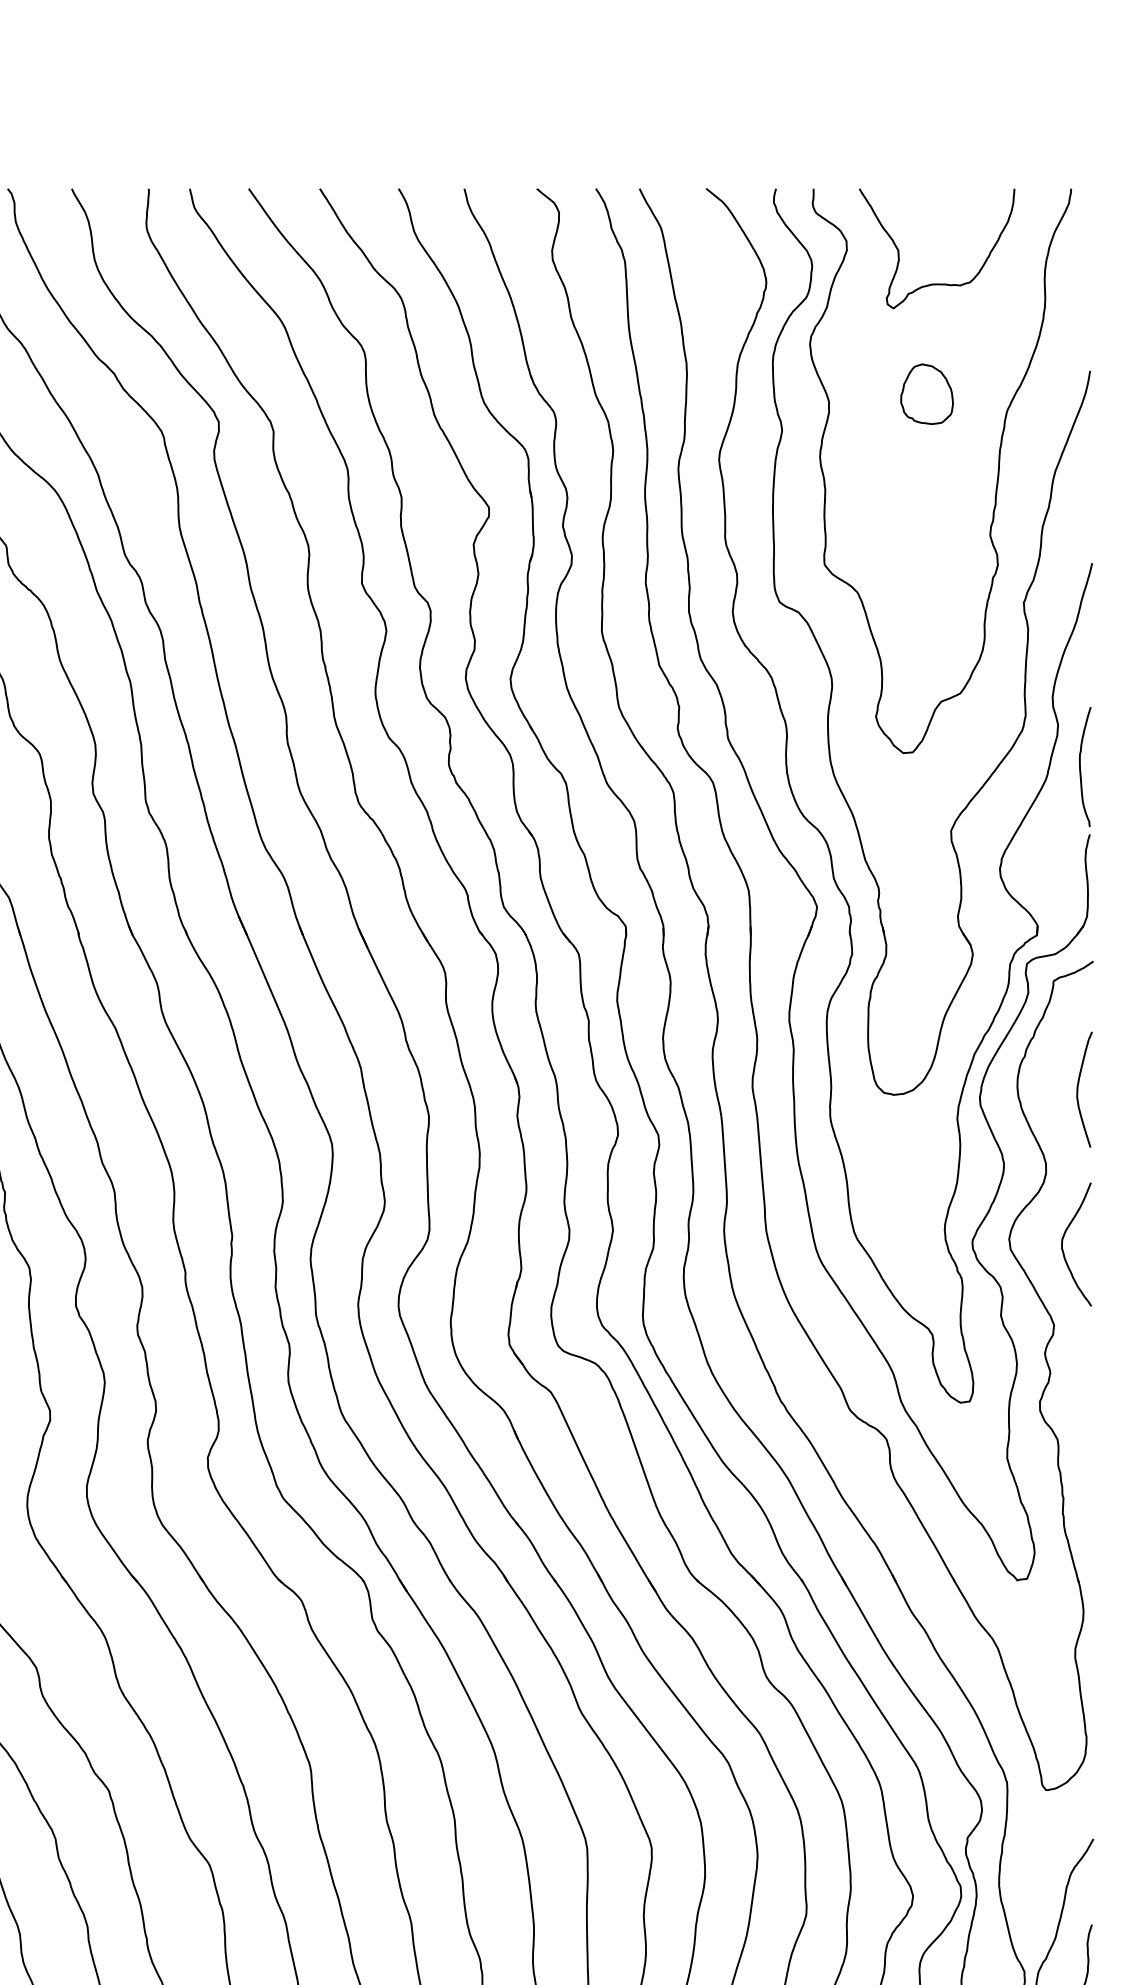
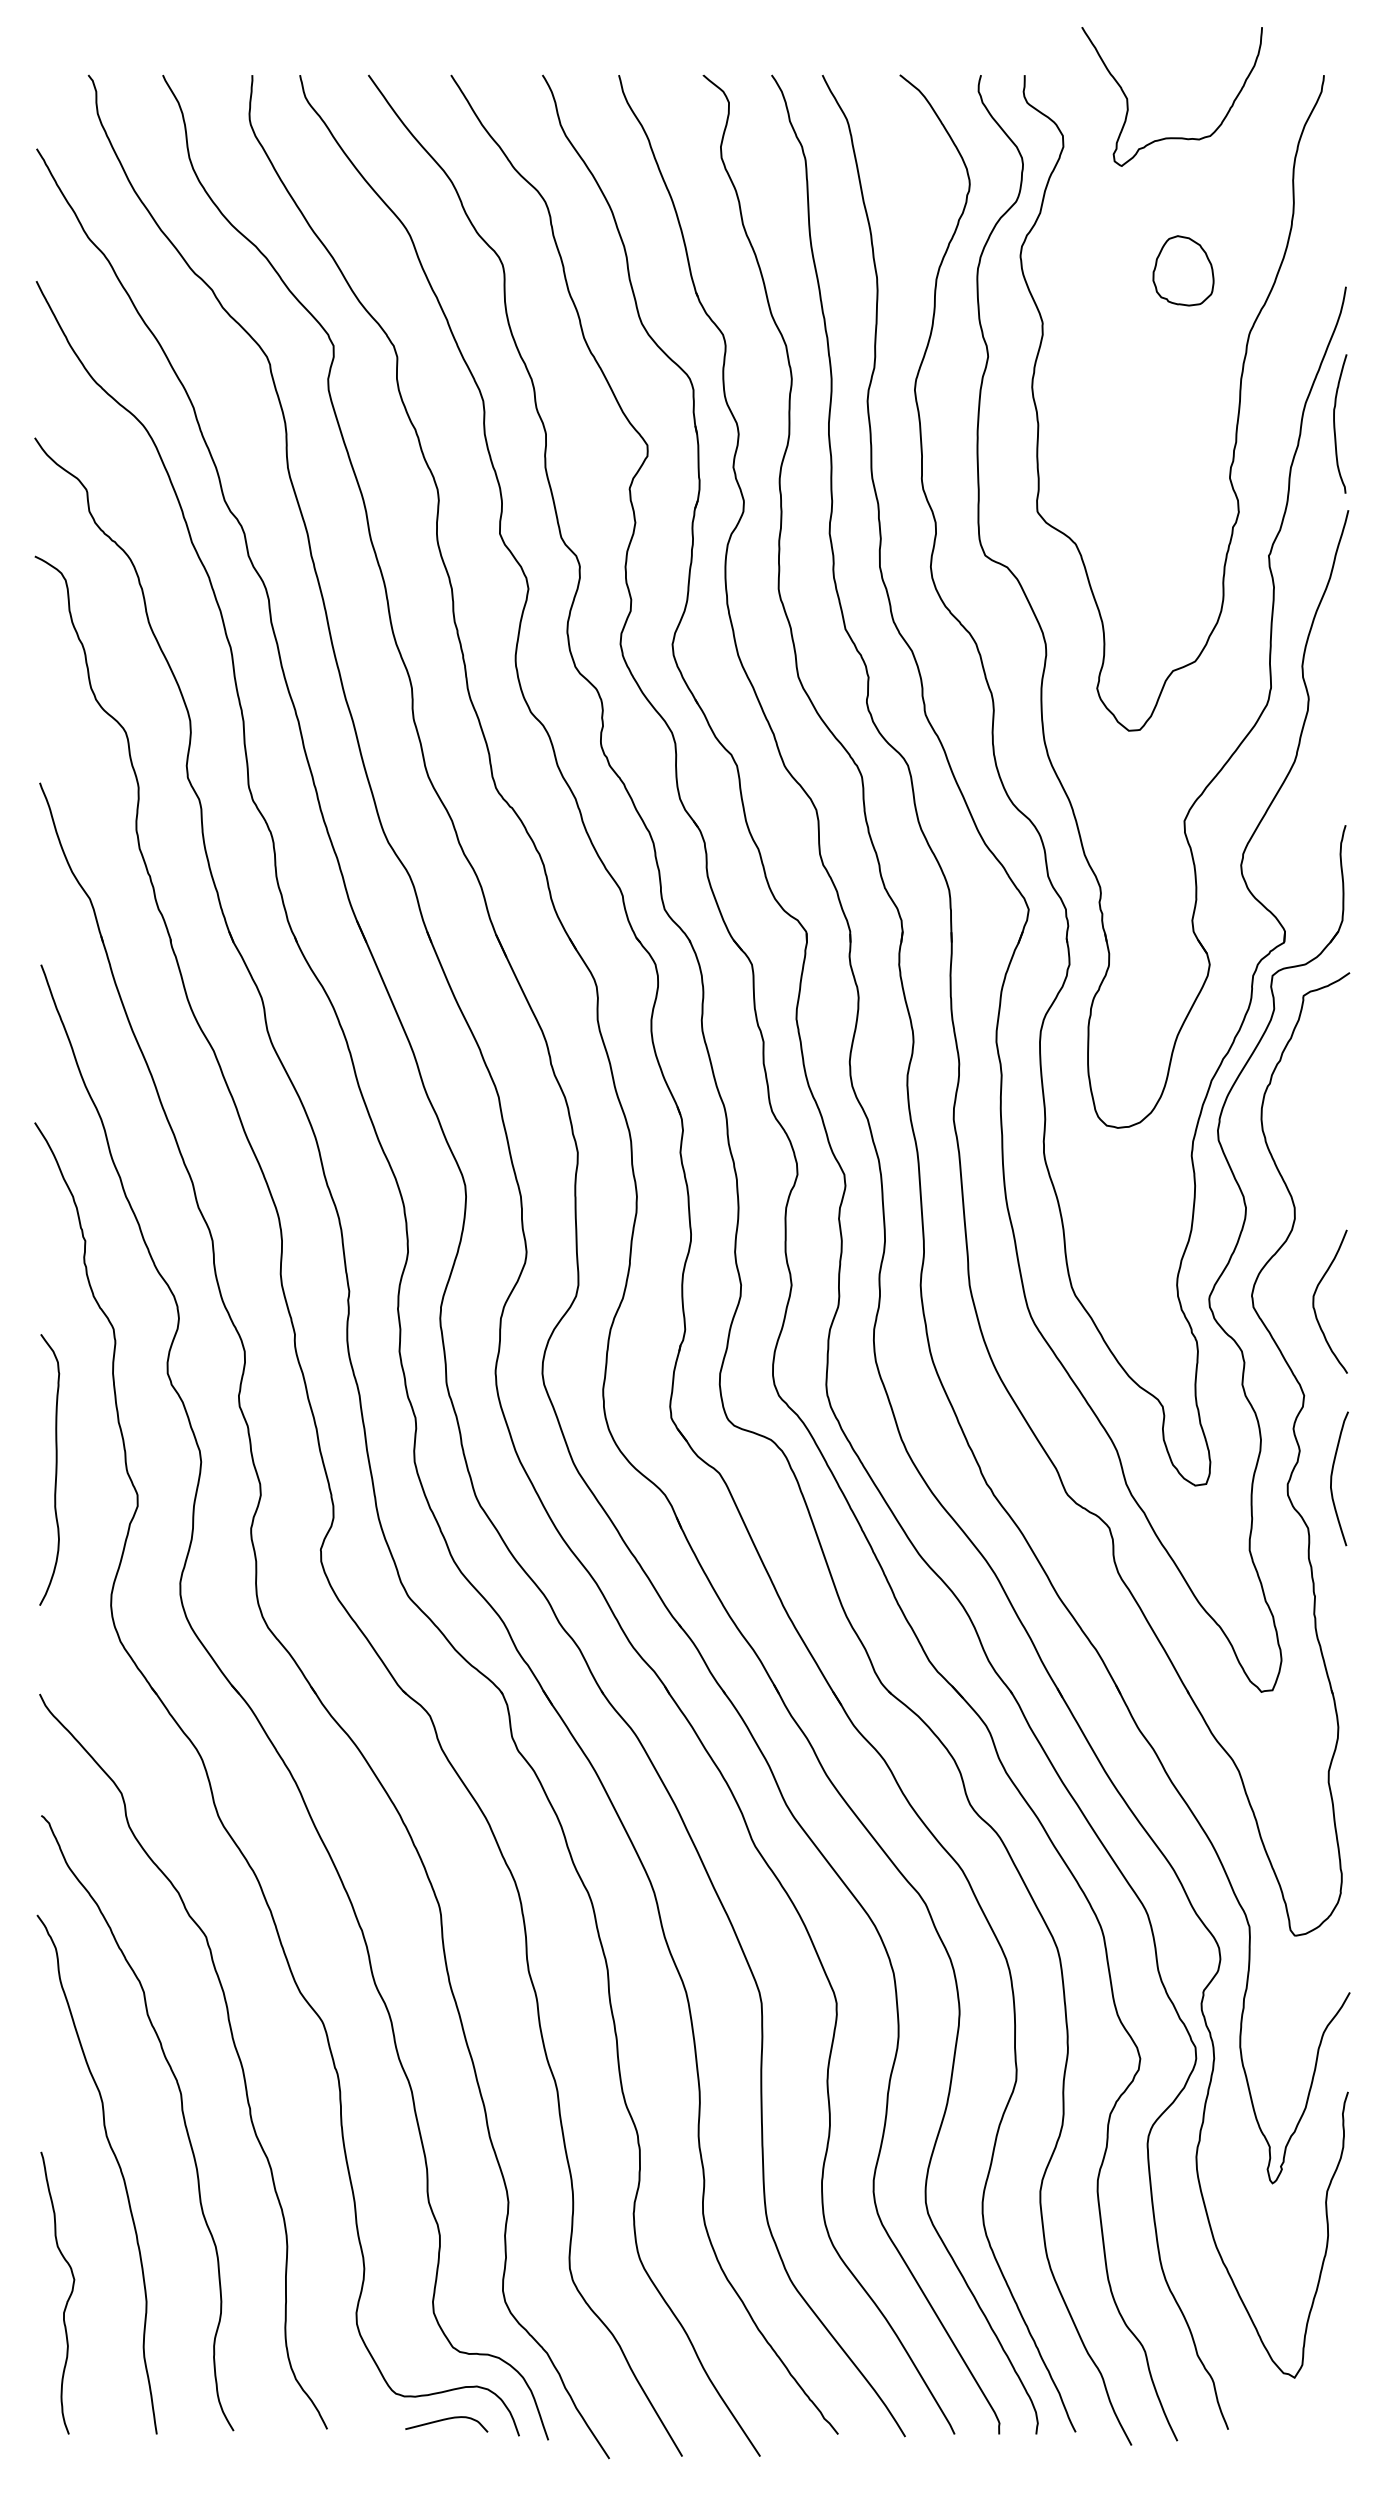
curve: (936, 283) -> (1171, 137), moved
part: (927, 393) -> (1183, 270), moved
curve: (1081, 766) -> (1335, 423), moved
curve: (1078, 1089) -> (1332, 1478), moved

